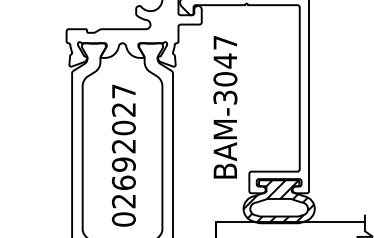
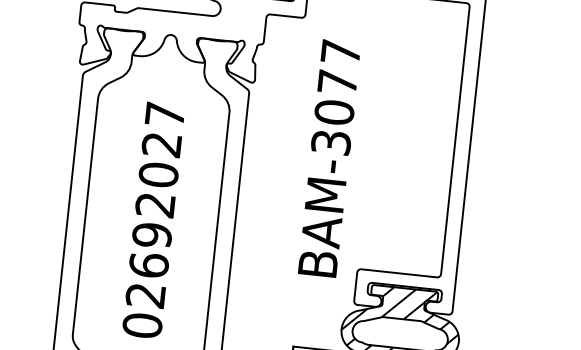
text: (224, 60) -> (336, 81), BAM-3047 -> BAM-3077

